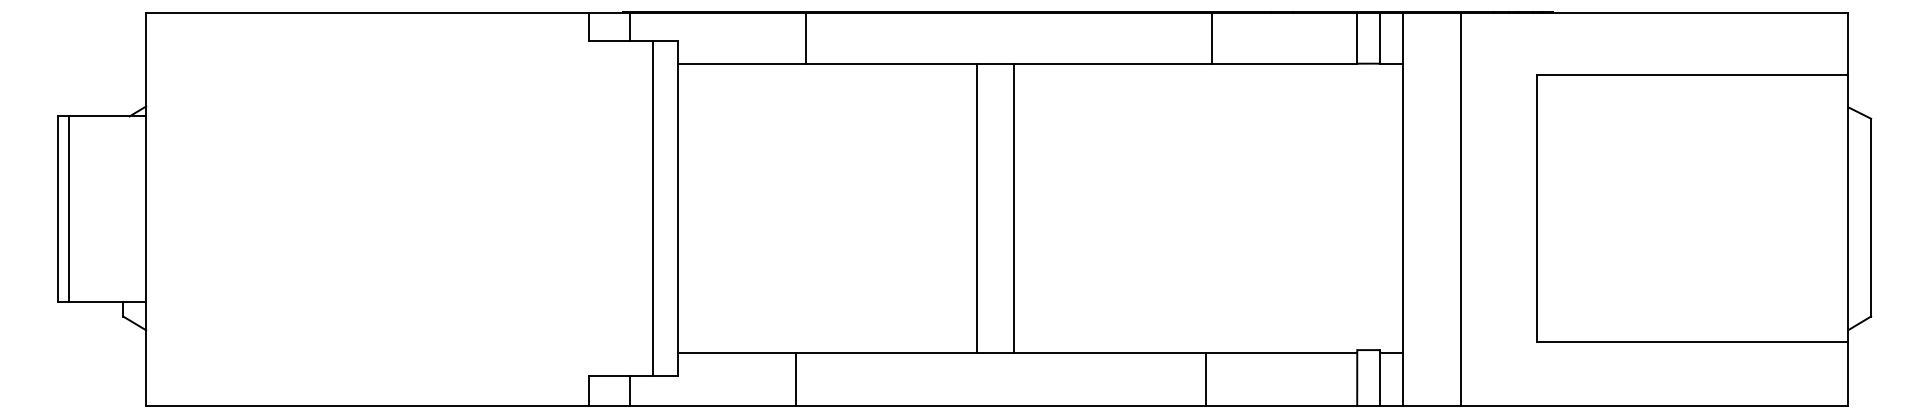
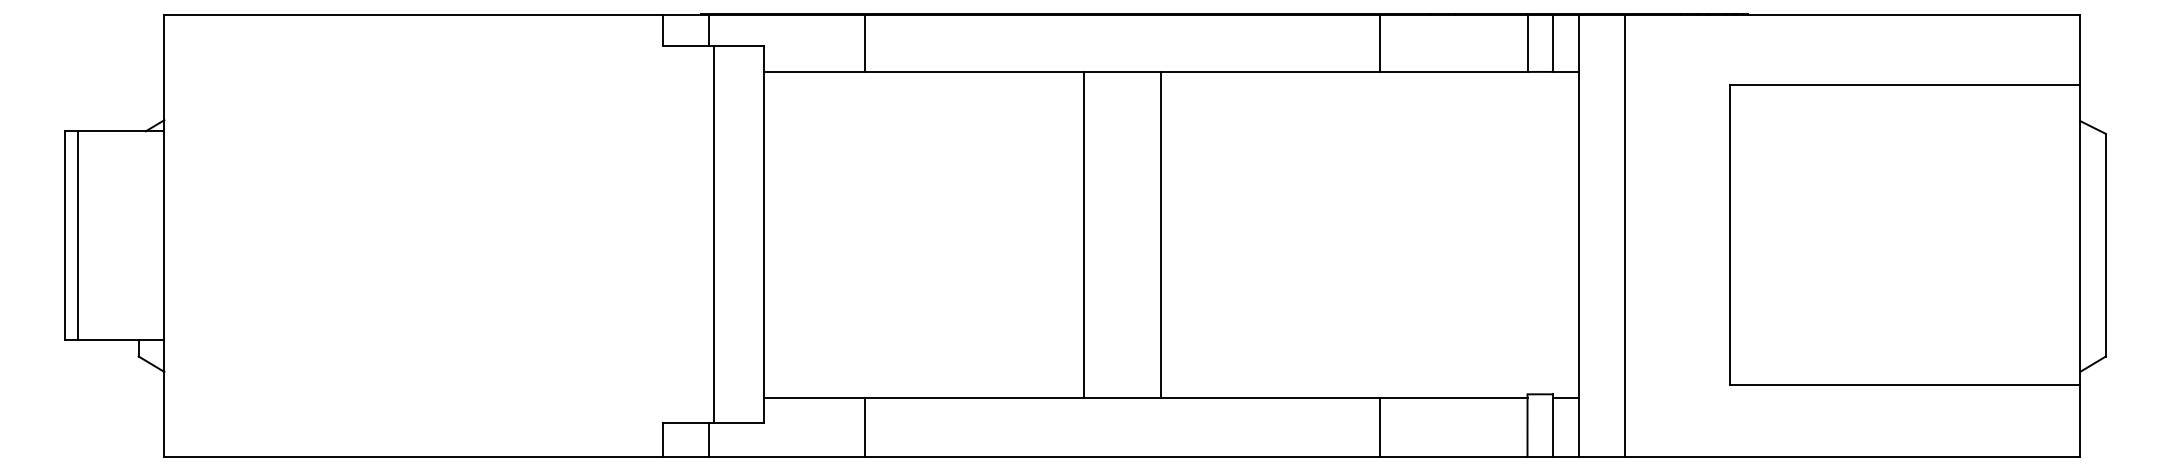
line: (805, 38) -> (864, 43), moved
line: (1211, 38) -> (1379, 43), moved
line: (652, 208) -> (713, 234), moved
line: (976, 208) -> (1083, 234), moved
line: (1013, 208) -> (1160, 234), moved
line: (1461, 209) -> (1625, 235), moved
line: (795, 378) -> (864, 426), moved
line: (1205, 378) -> (1379, 426), moved

